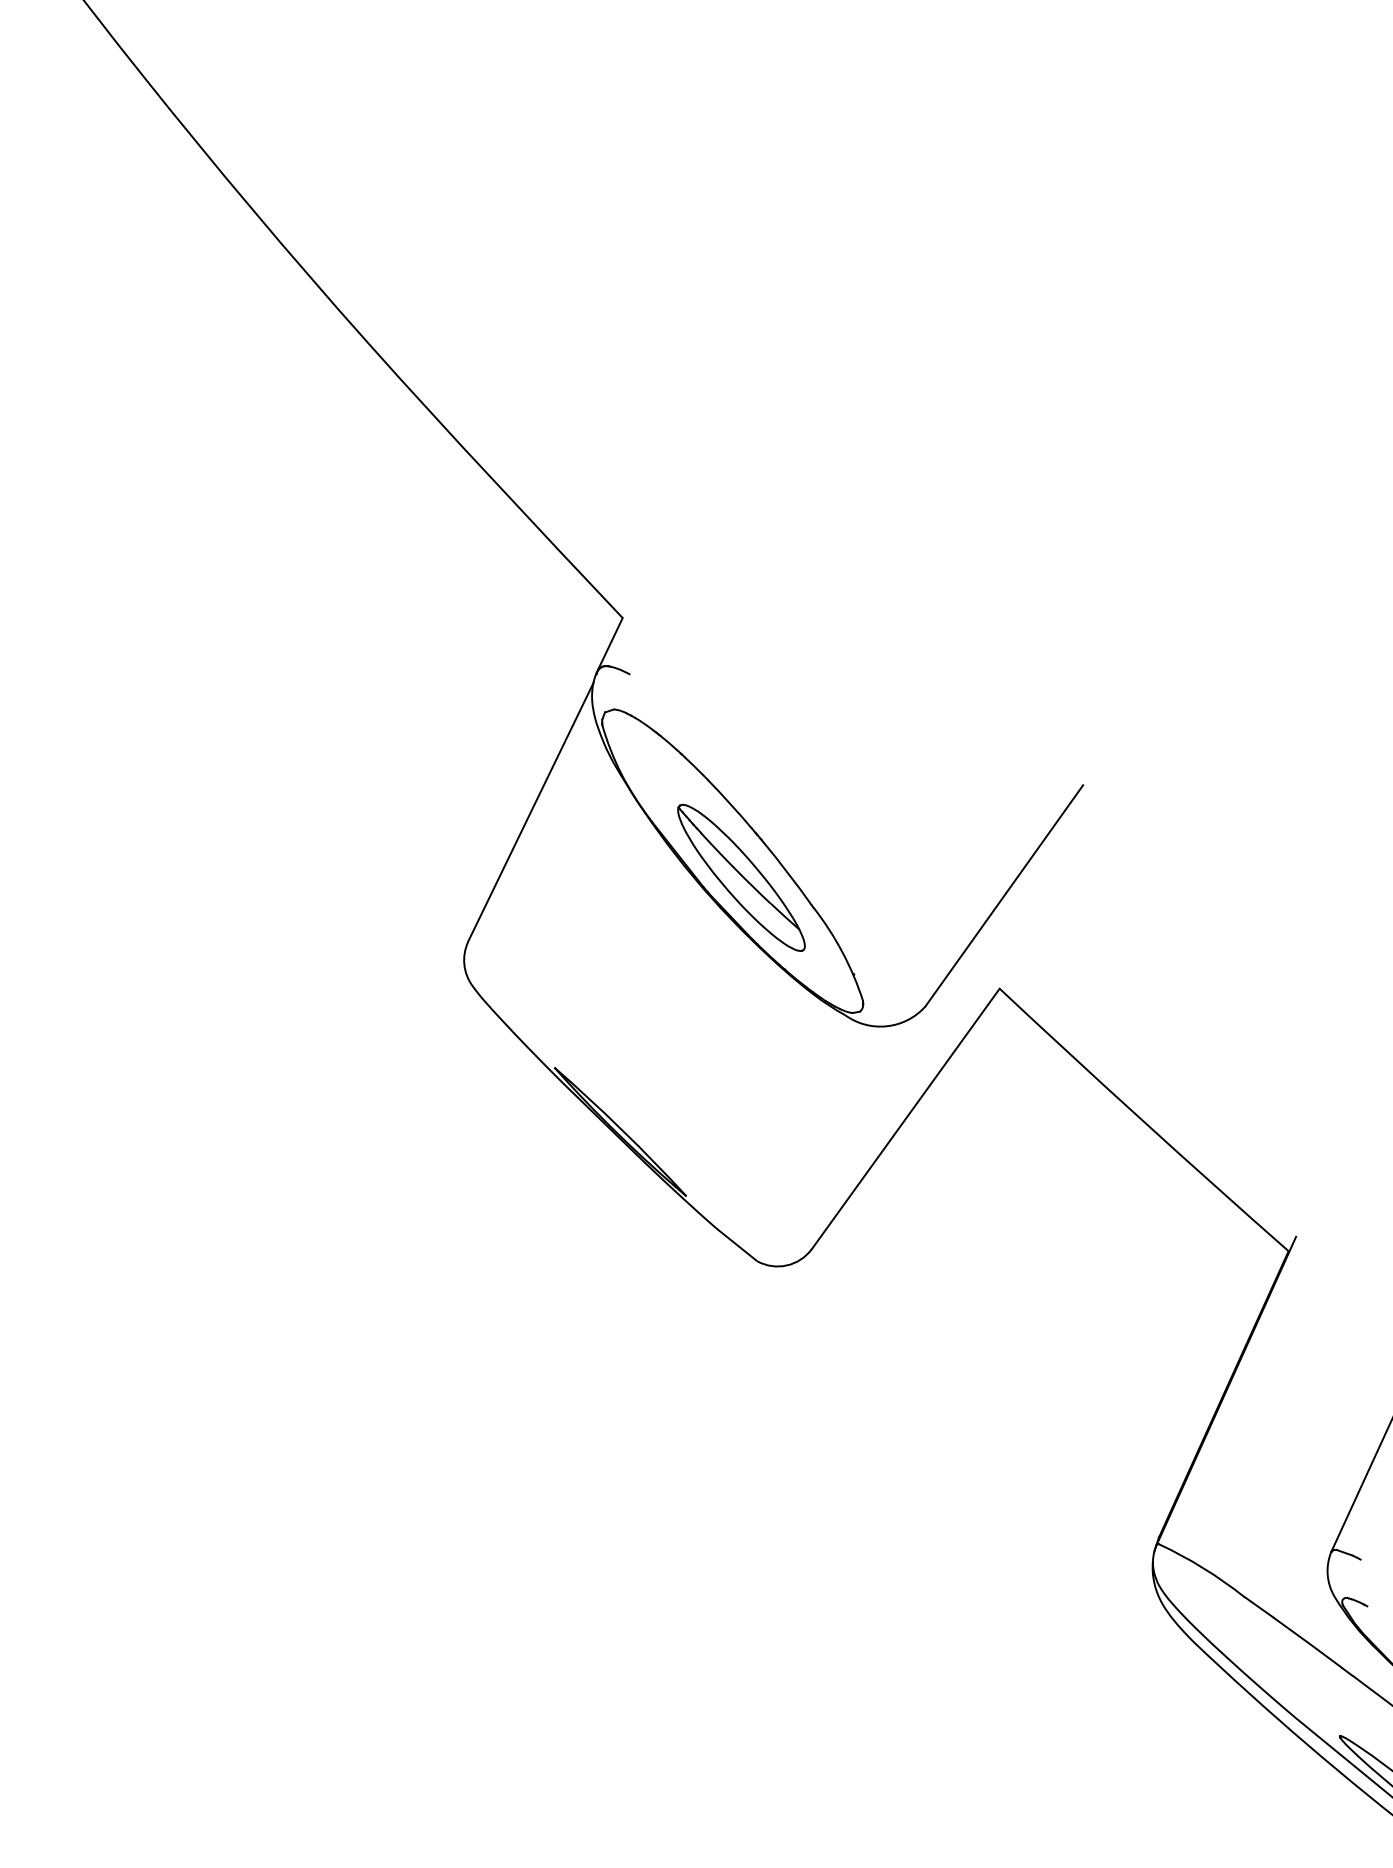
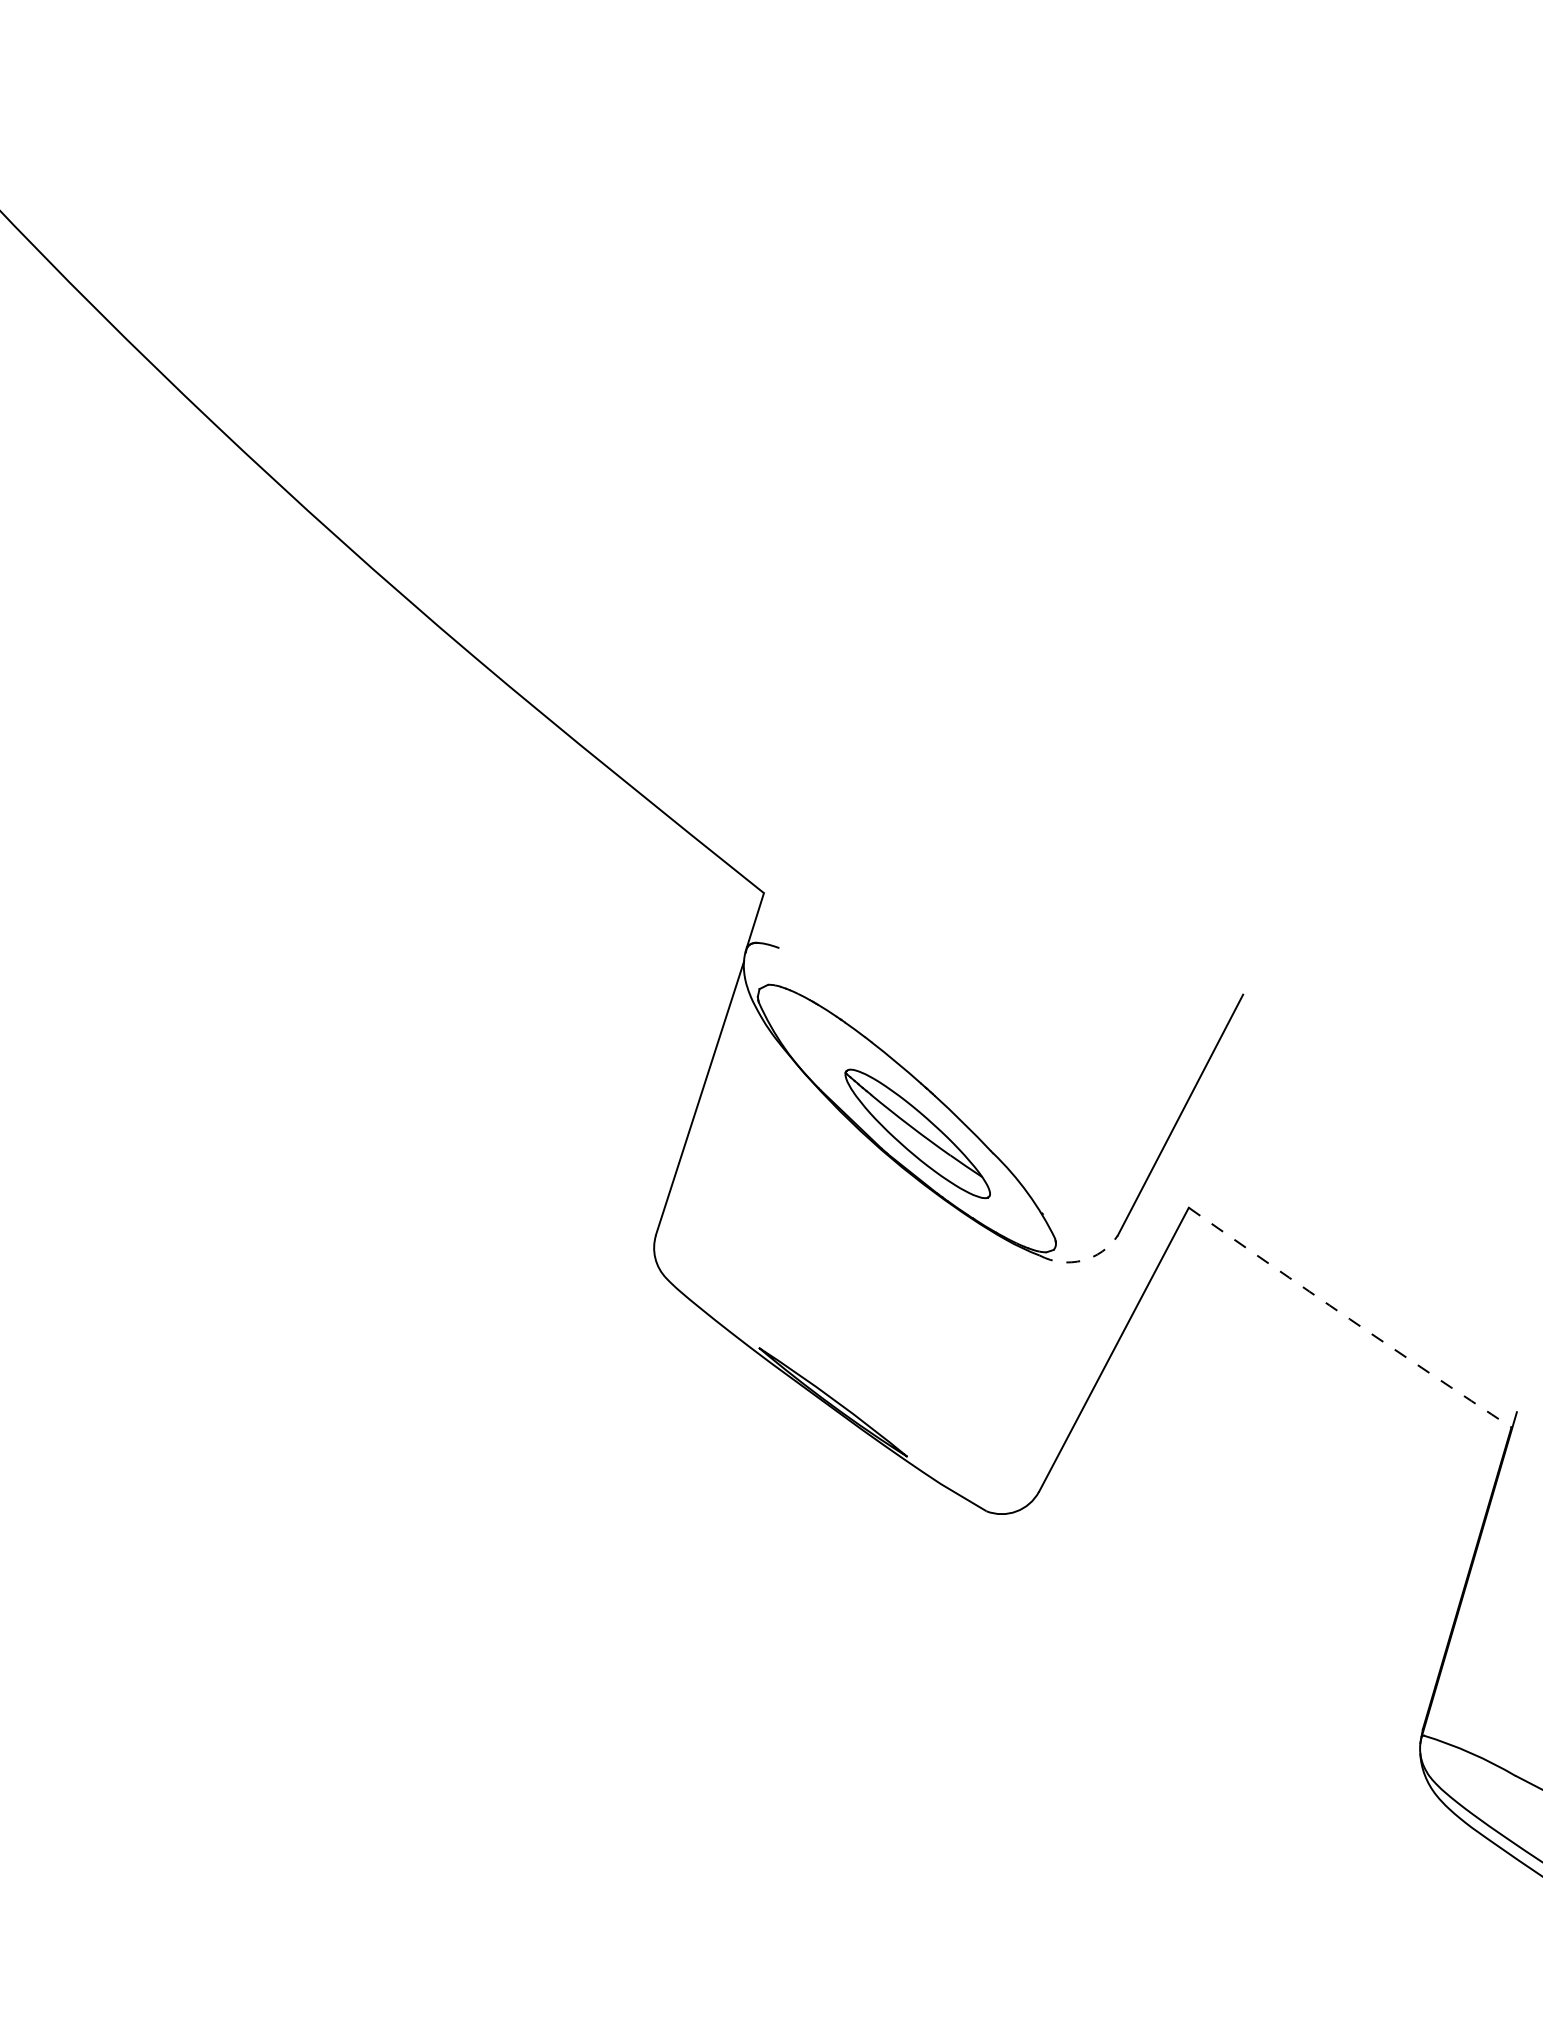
arc: (887, 1026) -> (1082, 1260), solid -> dashed
arc: (1143, 1121) -> (1349, 1319), solid -> dashed

